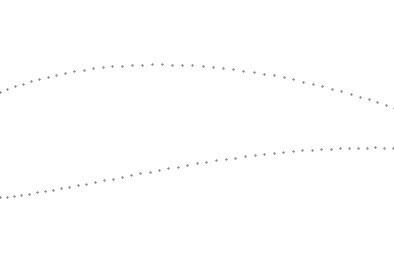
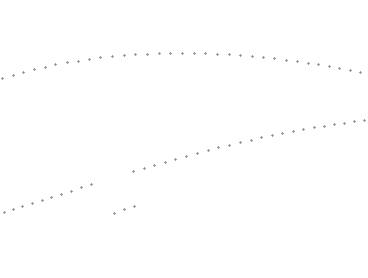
part: (159, 170) -> (124, 209), moved

